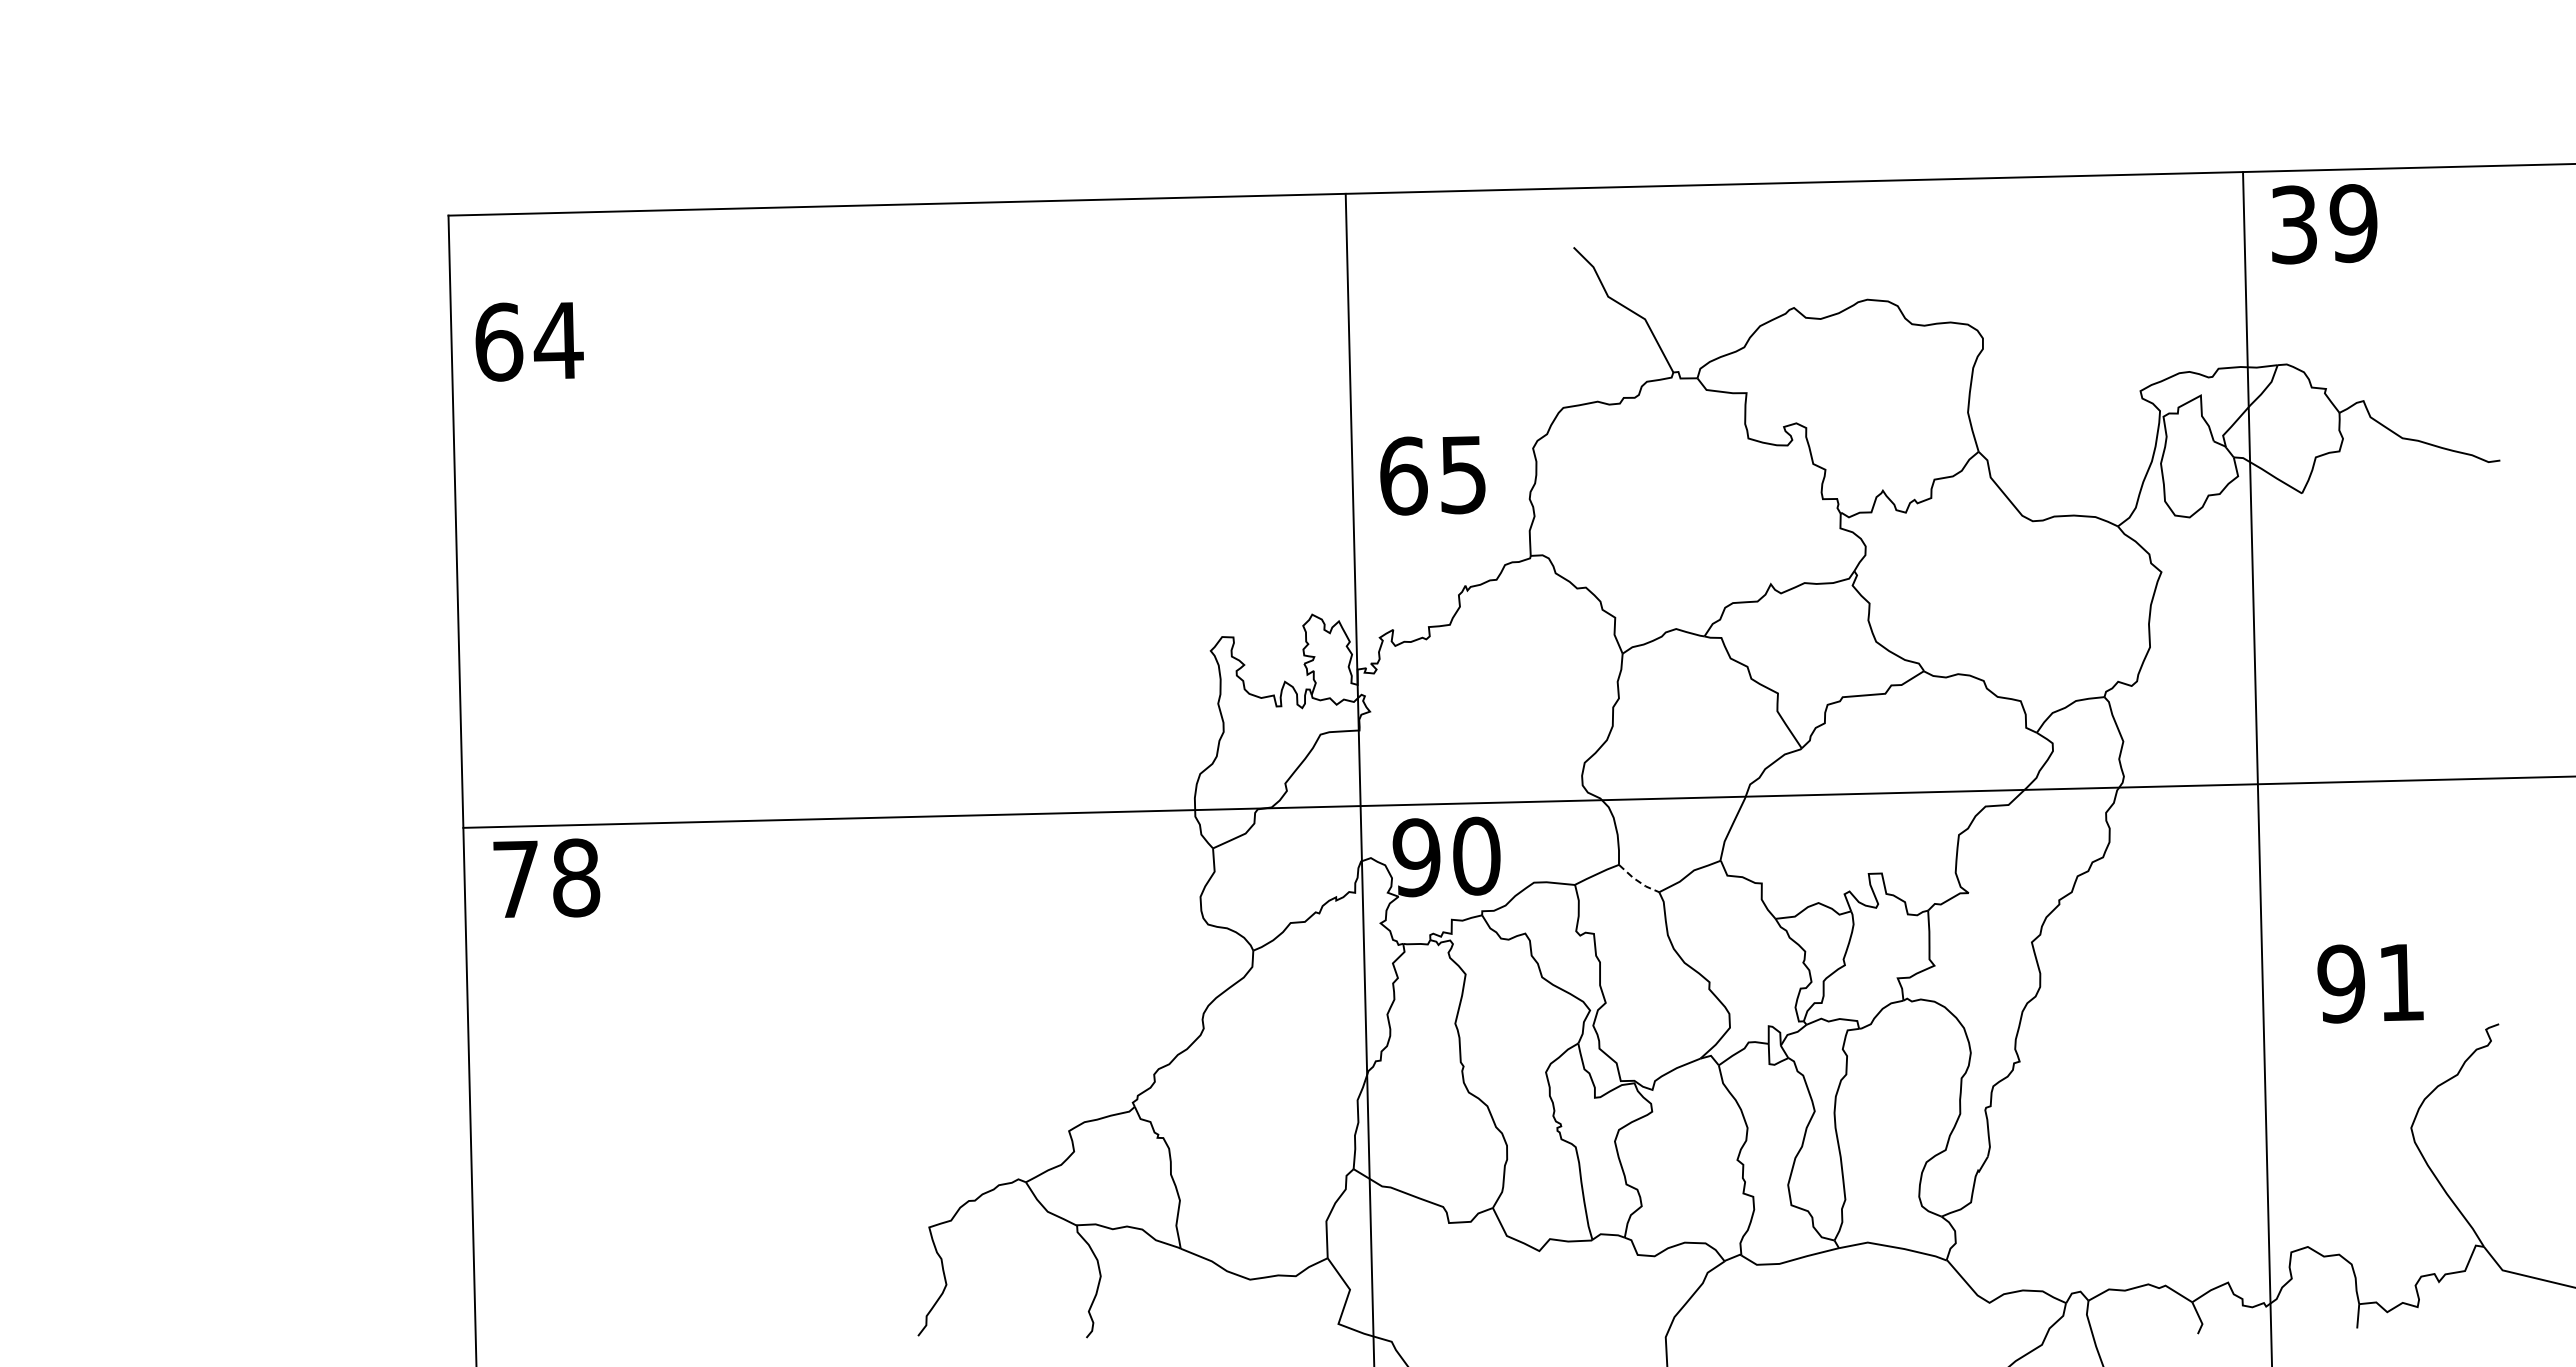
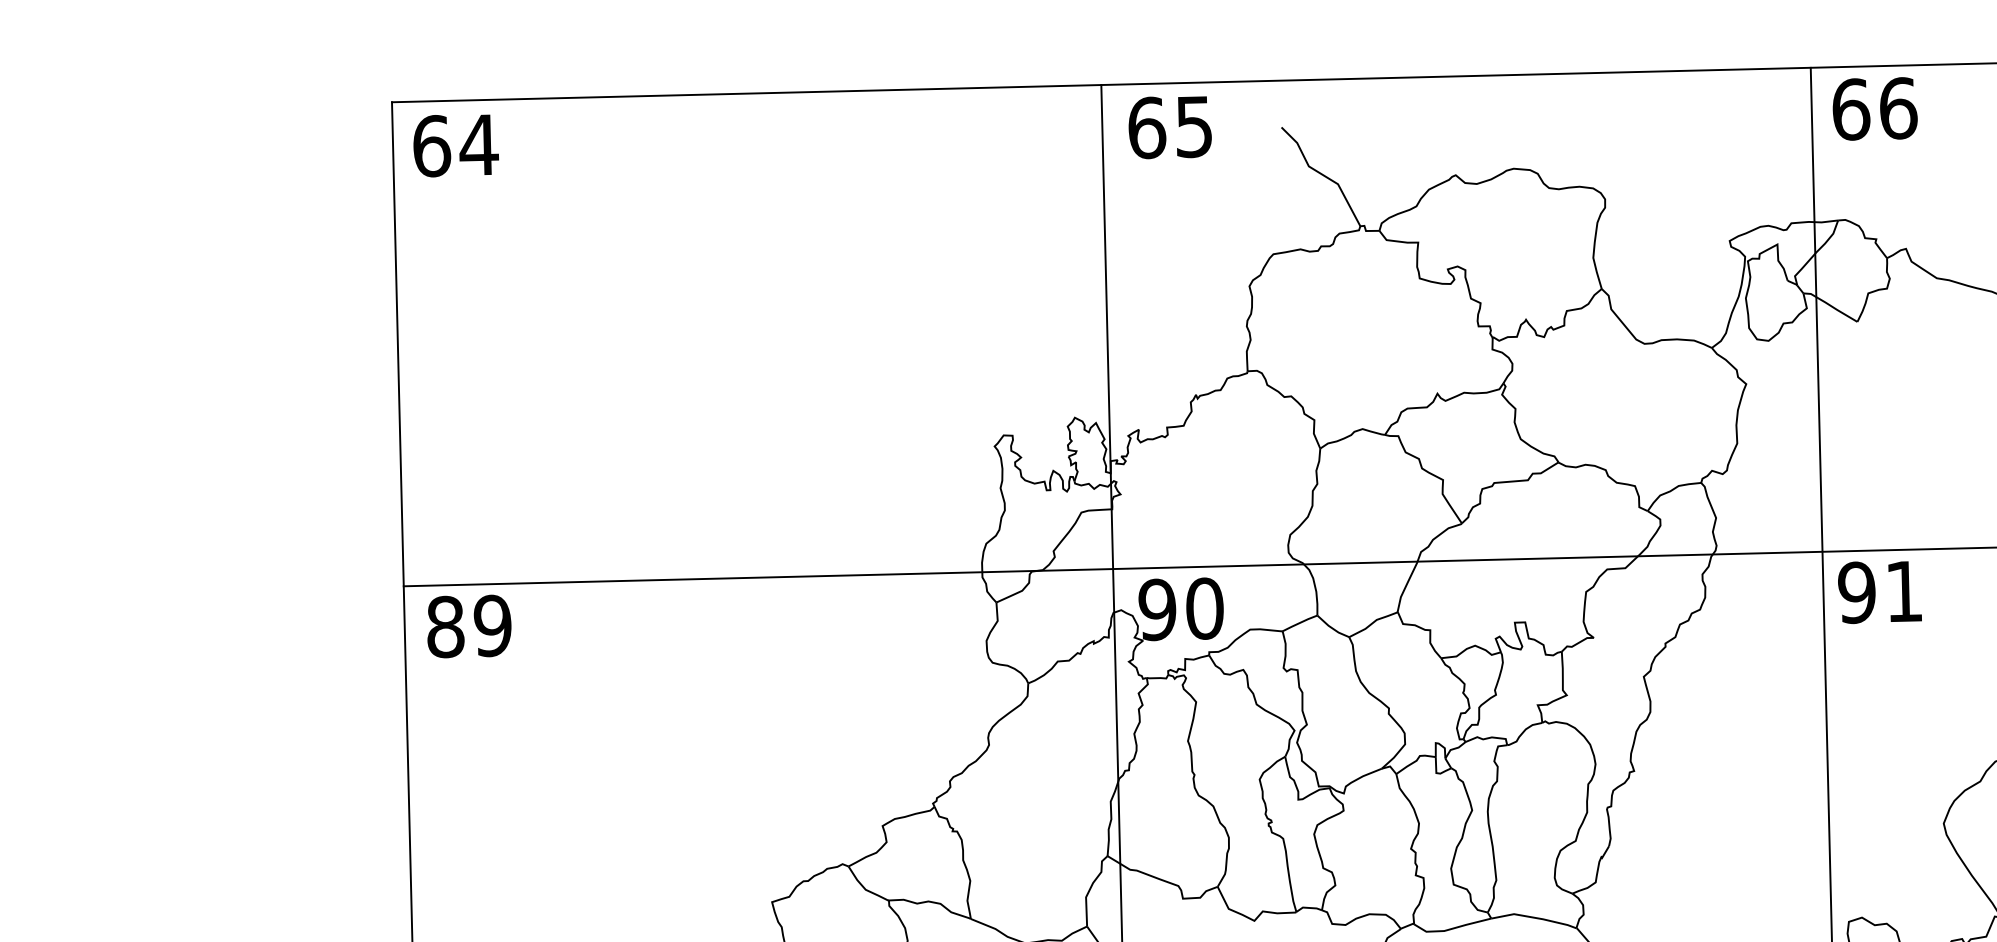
text: (2324, 223) -> (1875, 108), 39 -> 66
text: (529, 341) -> (456, 145), moved
text: (1432, 475) -> (1169, 127), moved
text: (546, 878) -> (469, 626), 78 -> 89
line: (1637, 881) -> (1332, 628), dashed -> solid
text: (2370, 983) -> (1879, 592), moved

